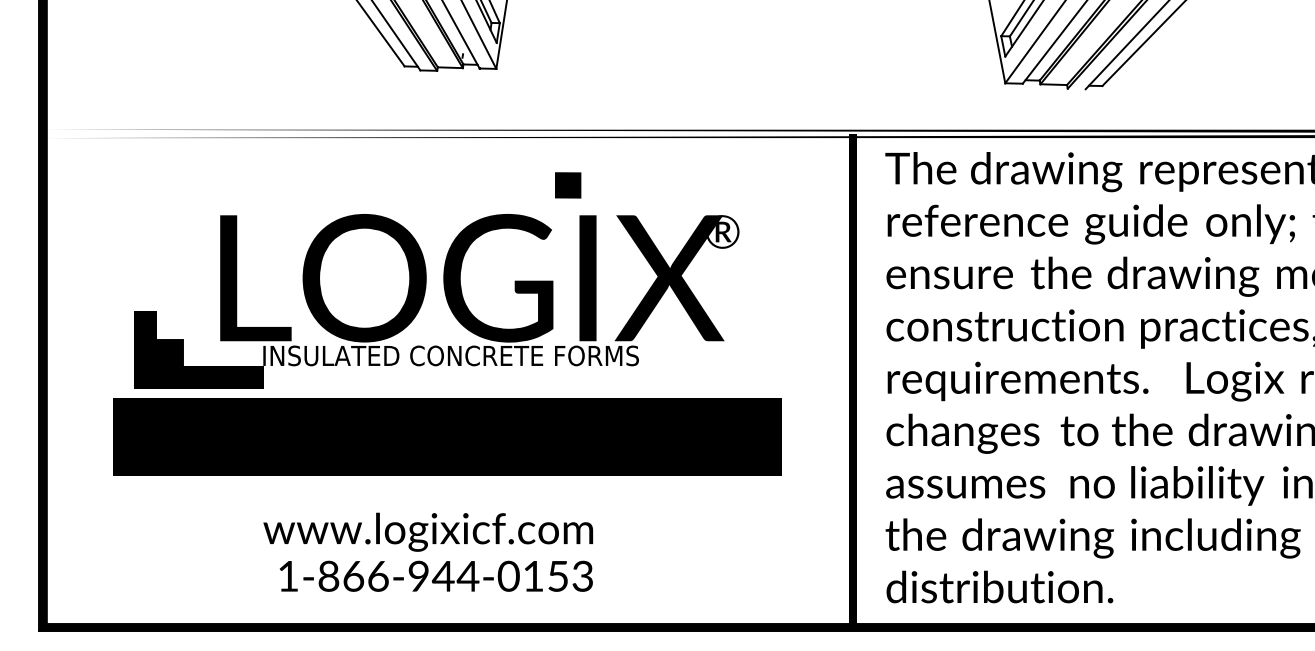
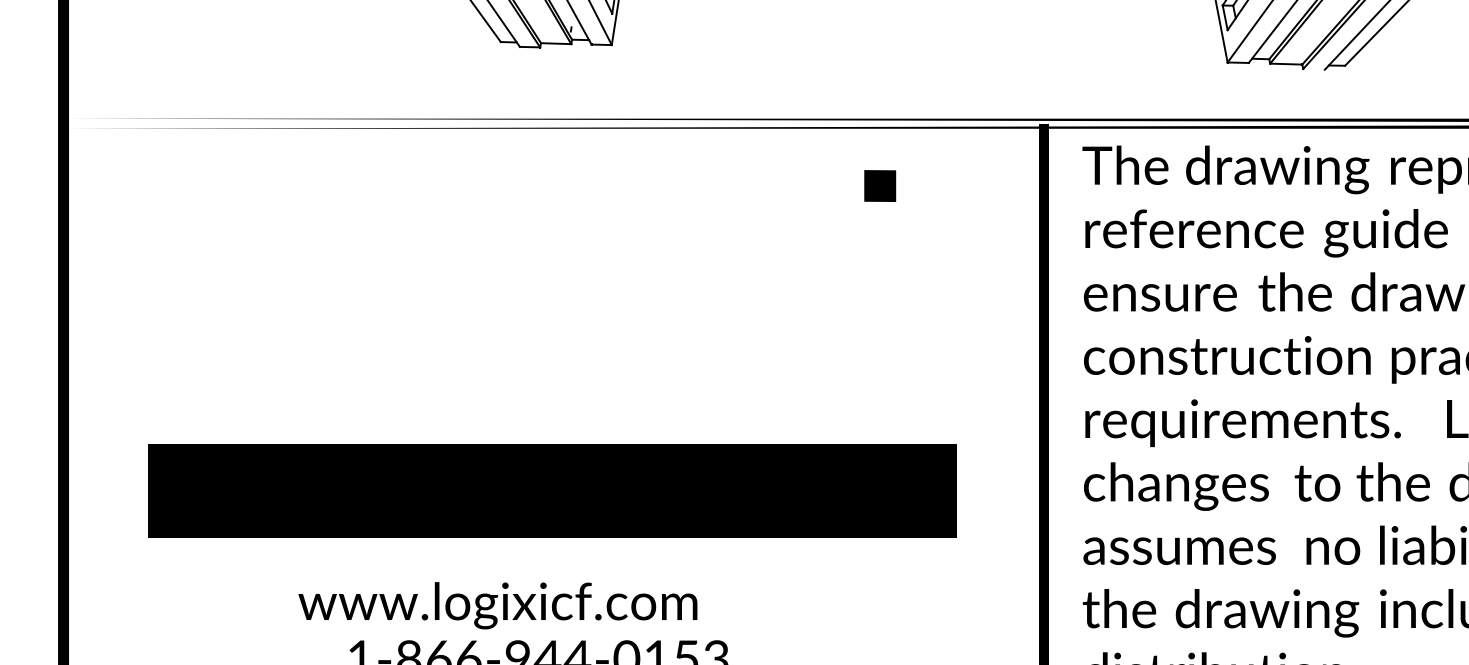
part: (568, 185) -> (880, 186), moved
part: (445, 297) -> (550, 321), removed
text: (428, 531) -> (498, 604), moved

